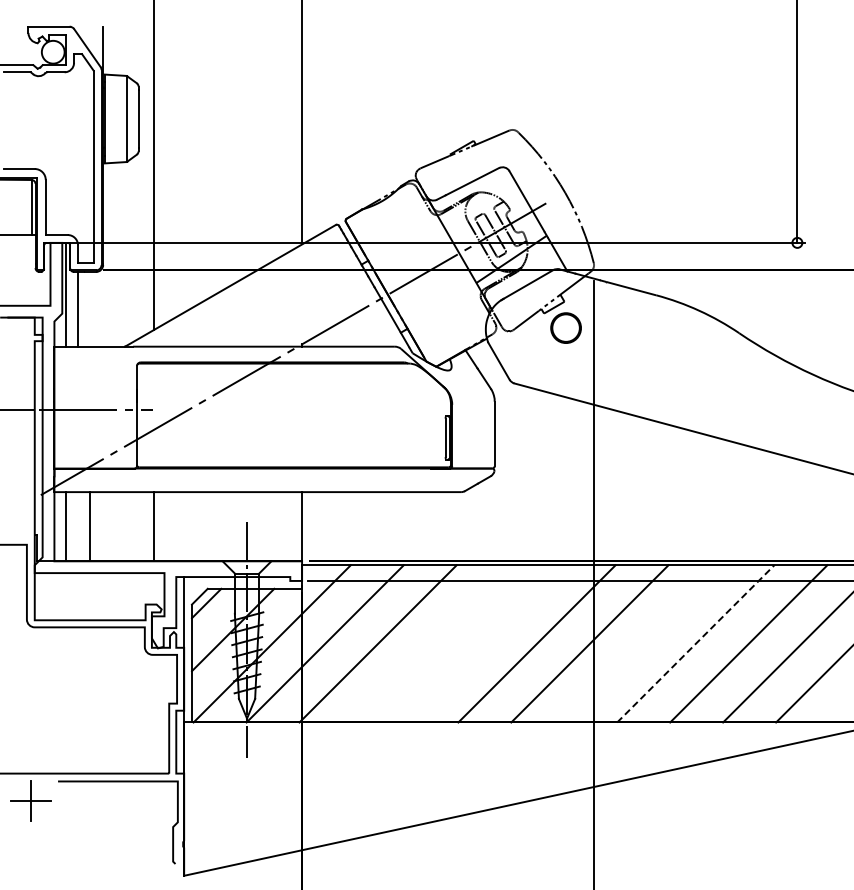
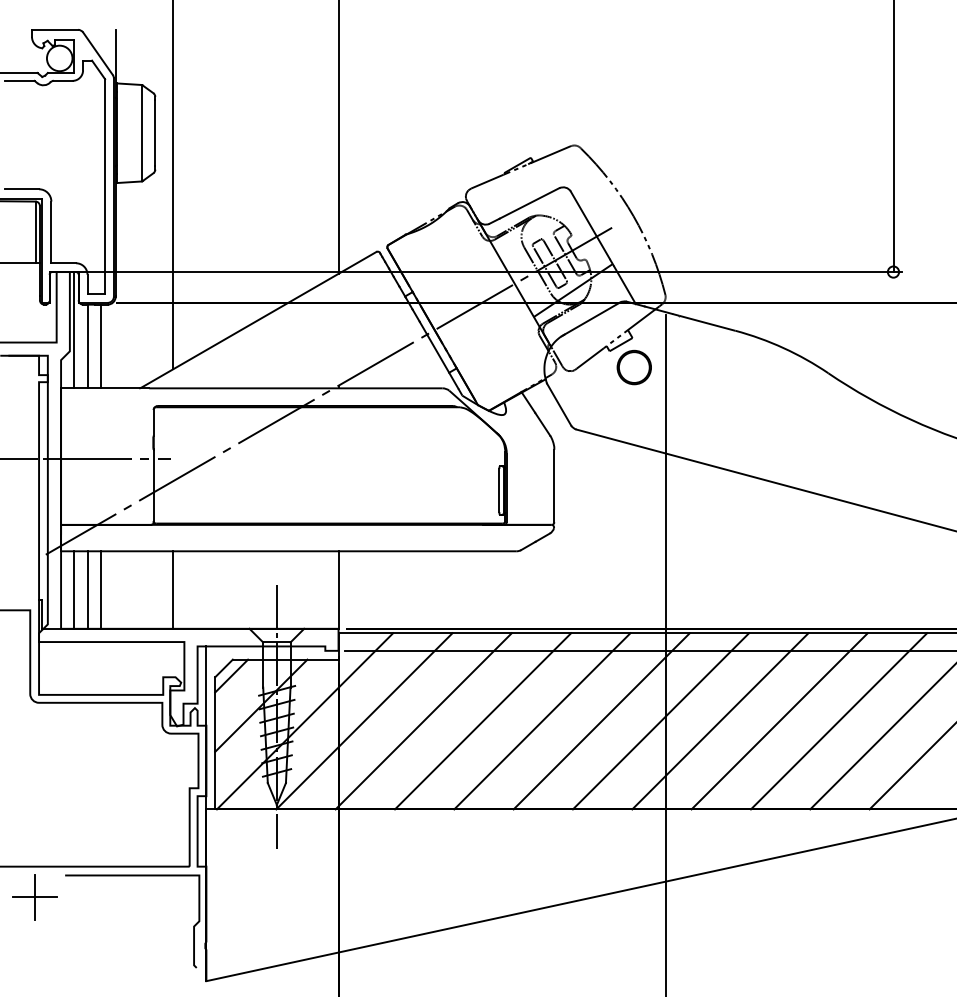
line: (89, 308) -> (100, 345), added
line: (78, 526) -> (88, 589), added
line: (430, 643) -> (482, 720), added
line: (483, 643) -> (541, 720), added
line: (642, 643) -> (719, 720), added
line: (696, 643) -> (780, 720), dashed -> solid

